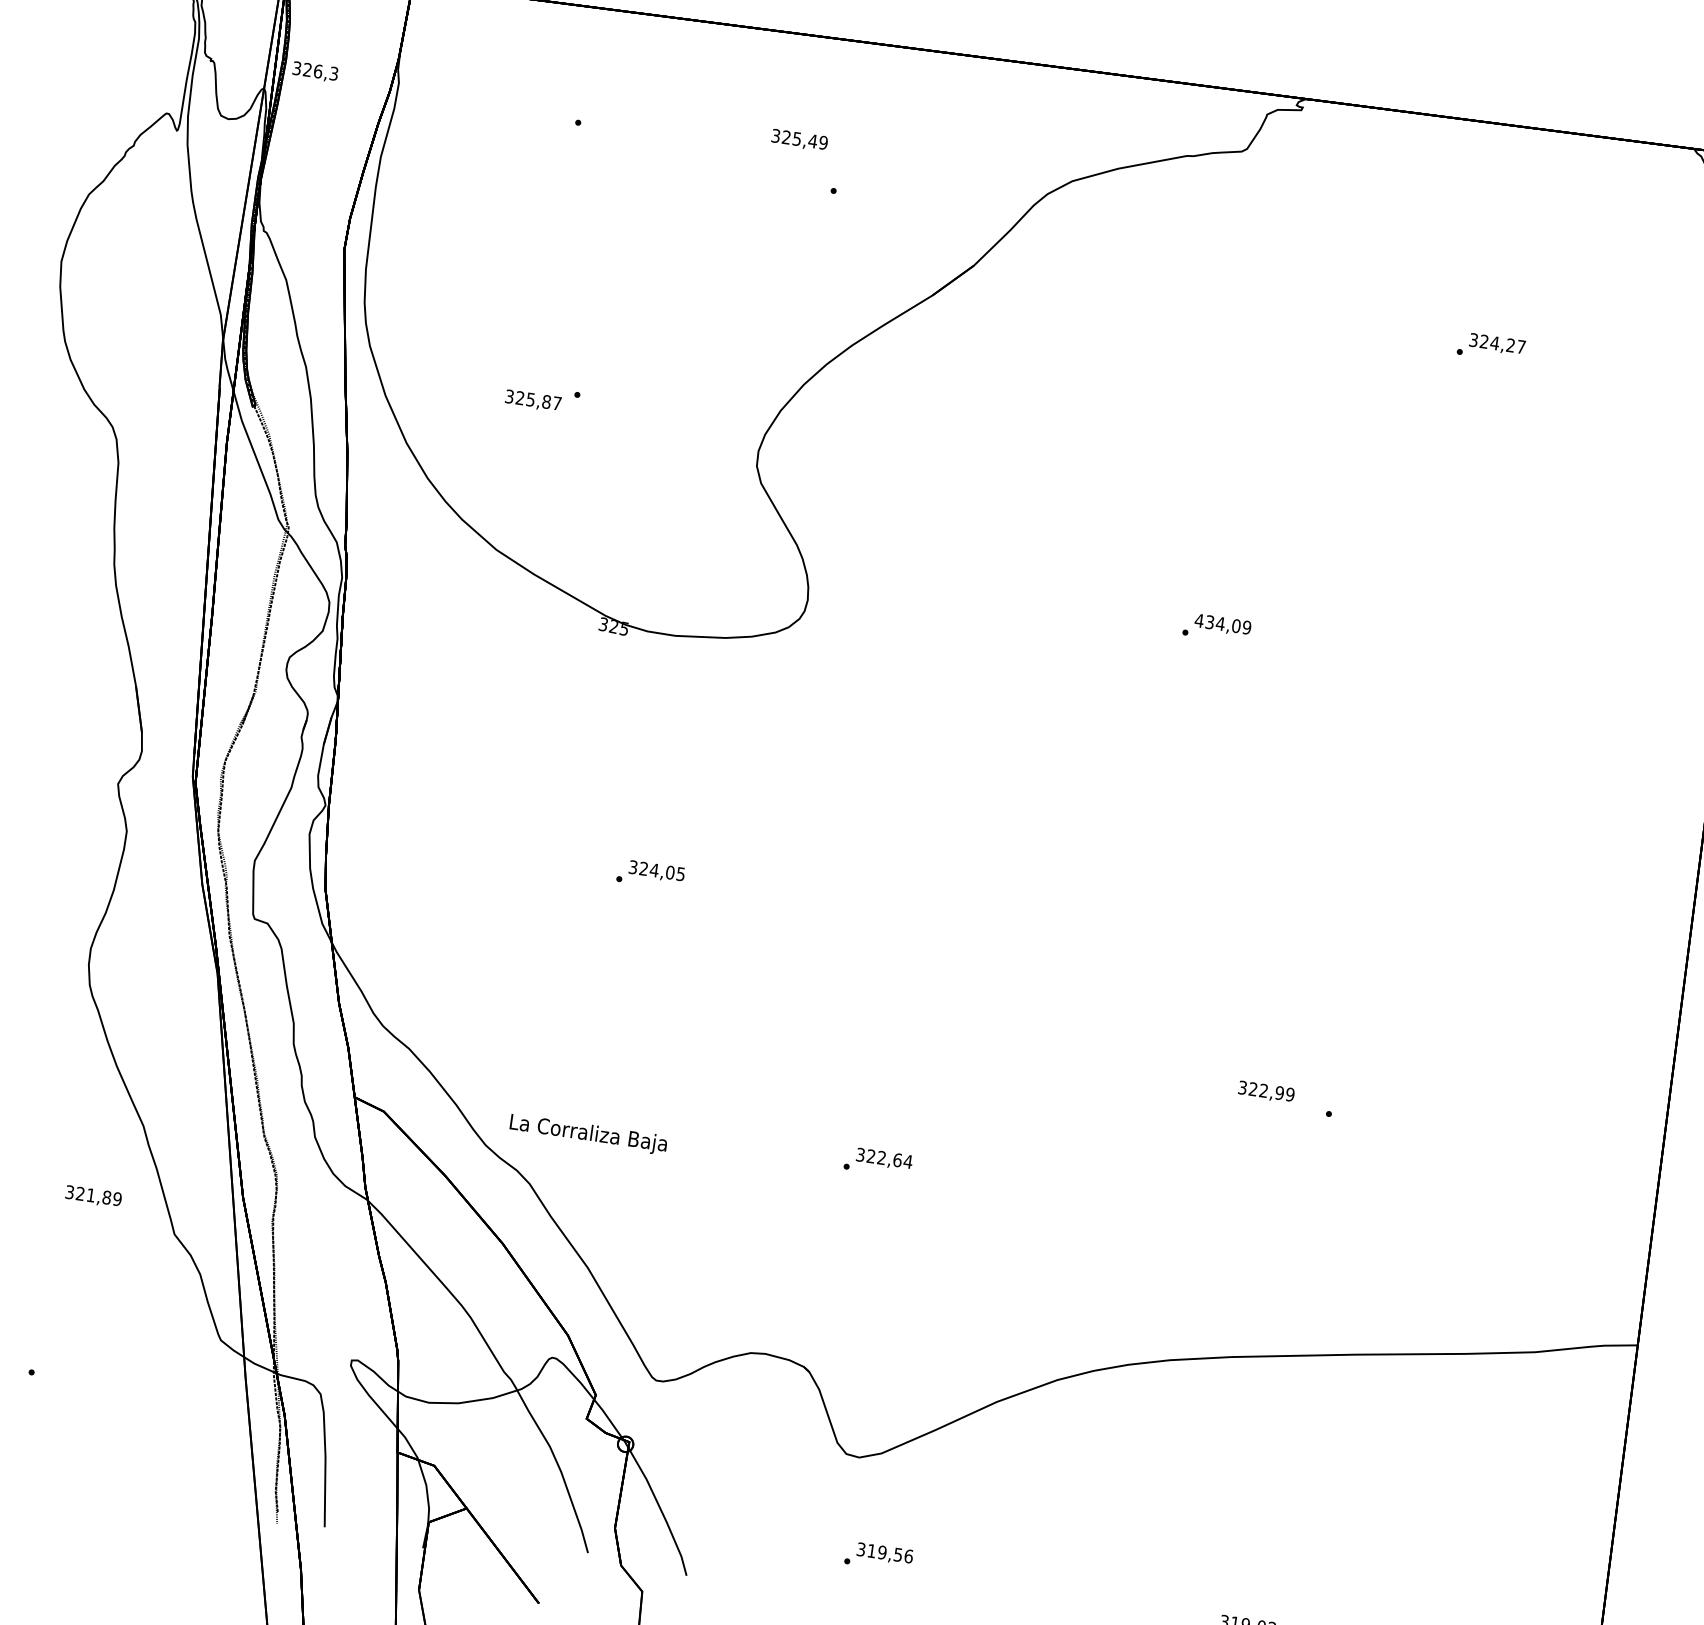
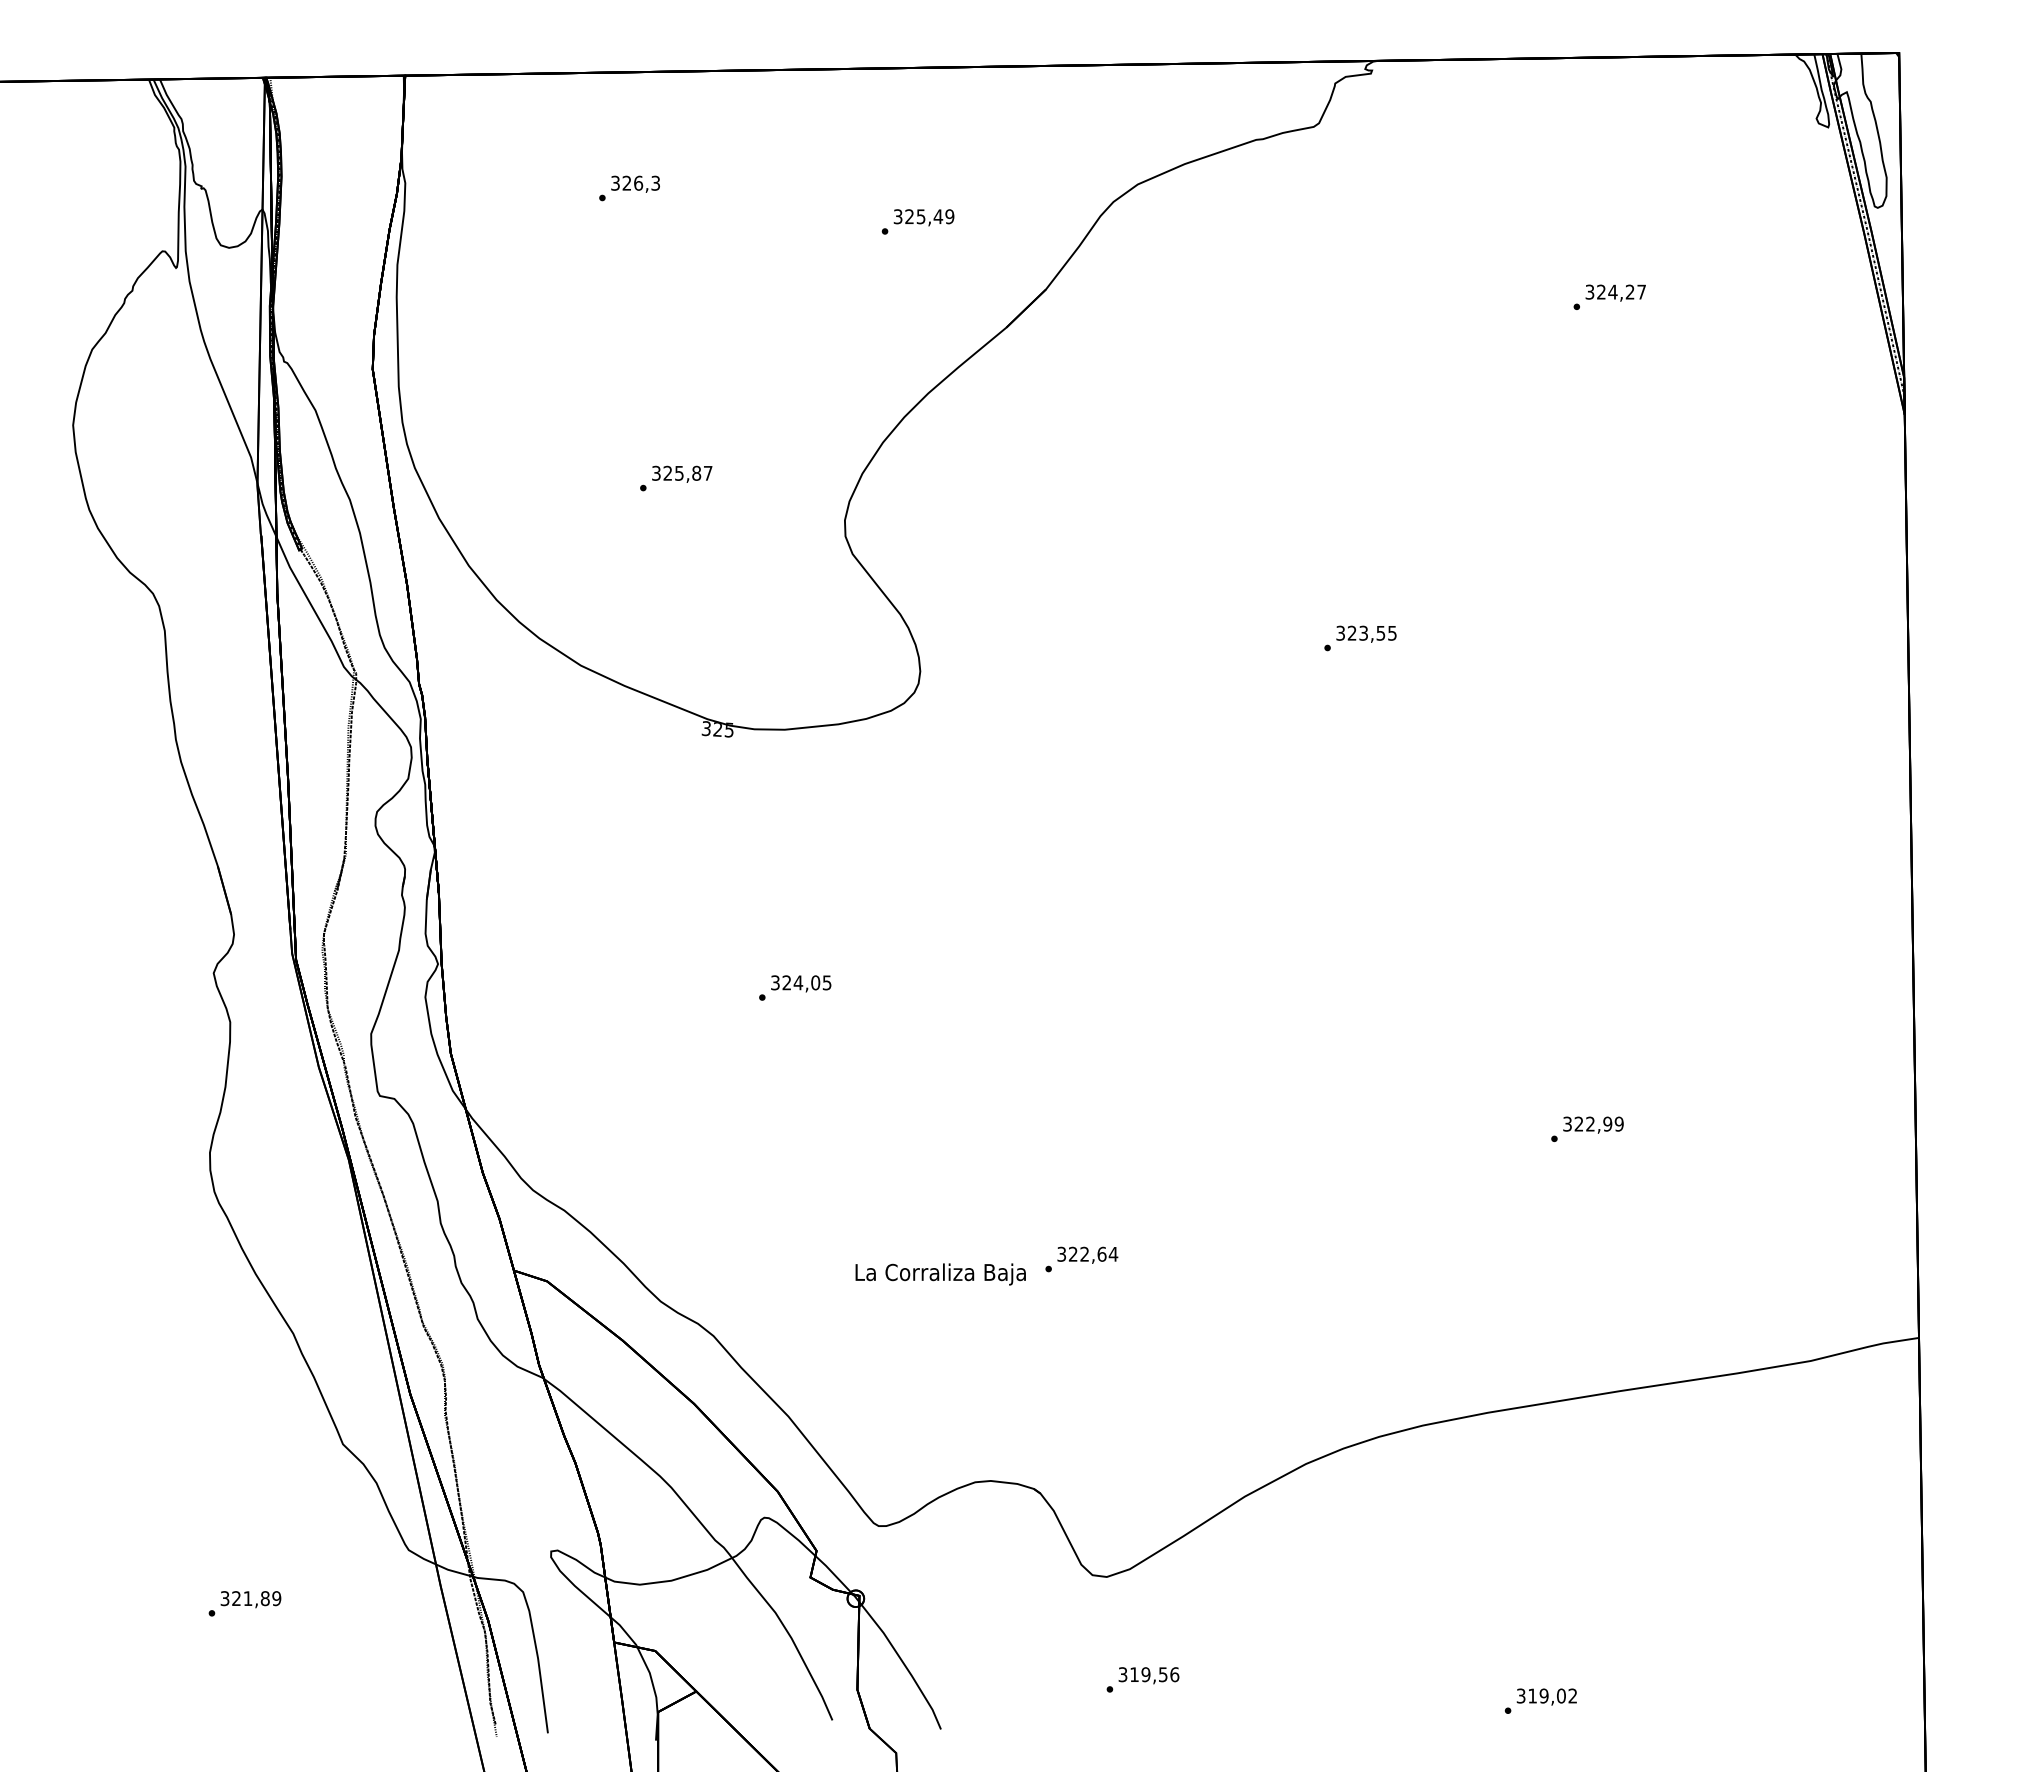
text: (315, 71) -> (635, 183), moved
text: (799, 140) -> (923, 217), moved
text: (533, 400) -> (682, 473), moved
text: (1222, 623) -> (1365, 632), 434,09 -> 323,55
text: (1266, 1091) -> (1593, 1124), moved
text: (588, 1134) -> (940, 1274), moved
text: (93, 1196) -> (250, 1599), moved

